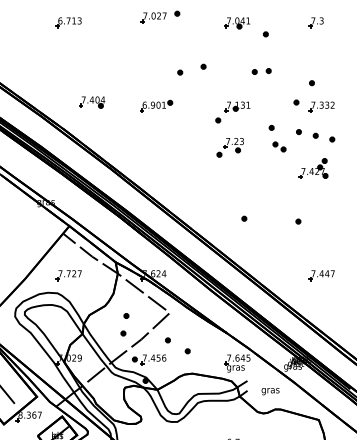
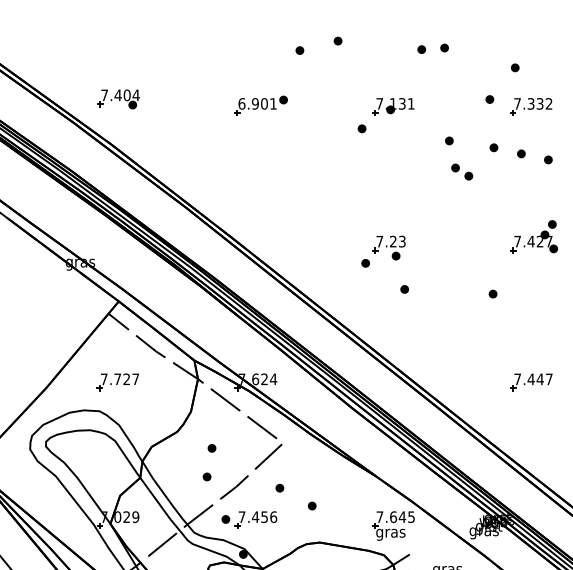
part: (92, 102) -> (118, 99), moved
part: (229, 147) -> (382, 251), moved
part: (313, 168) -> (534, 236), moved

